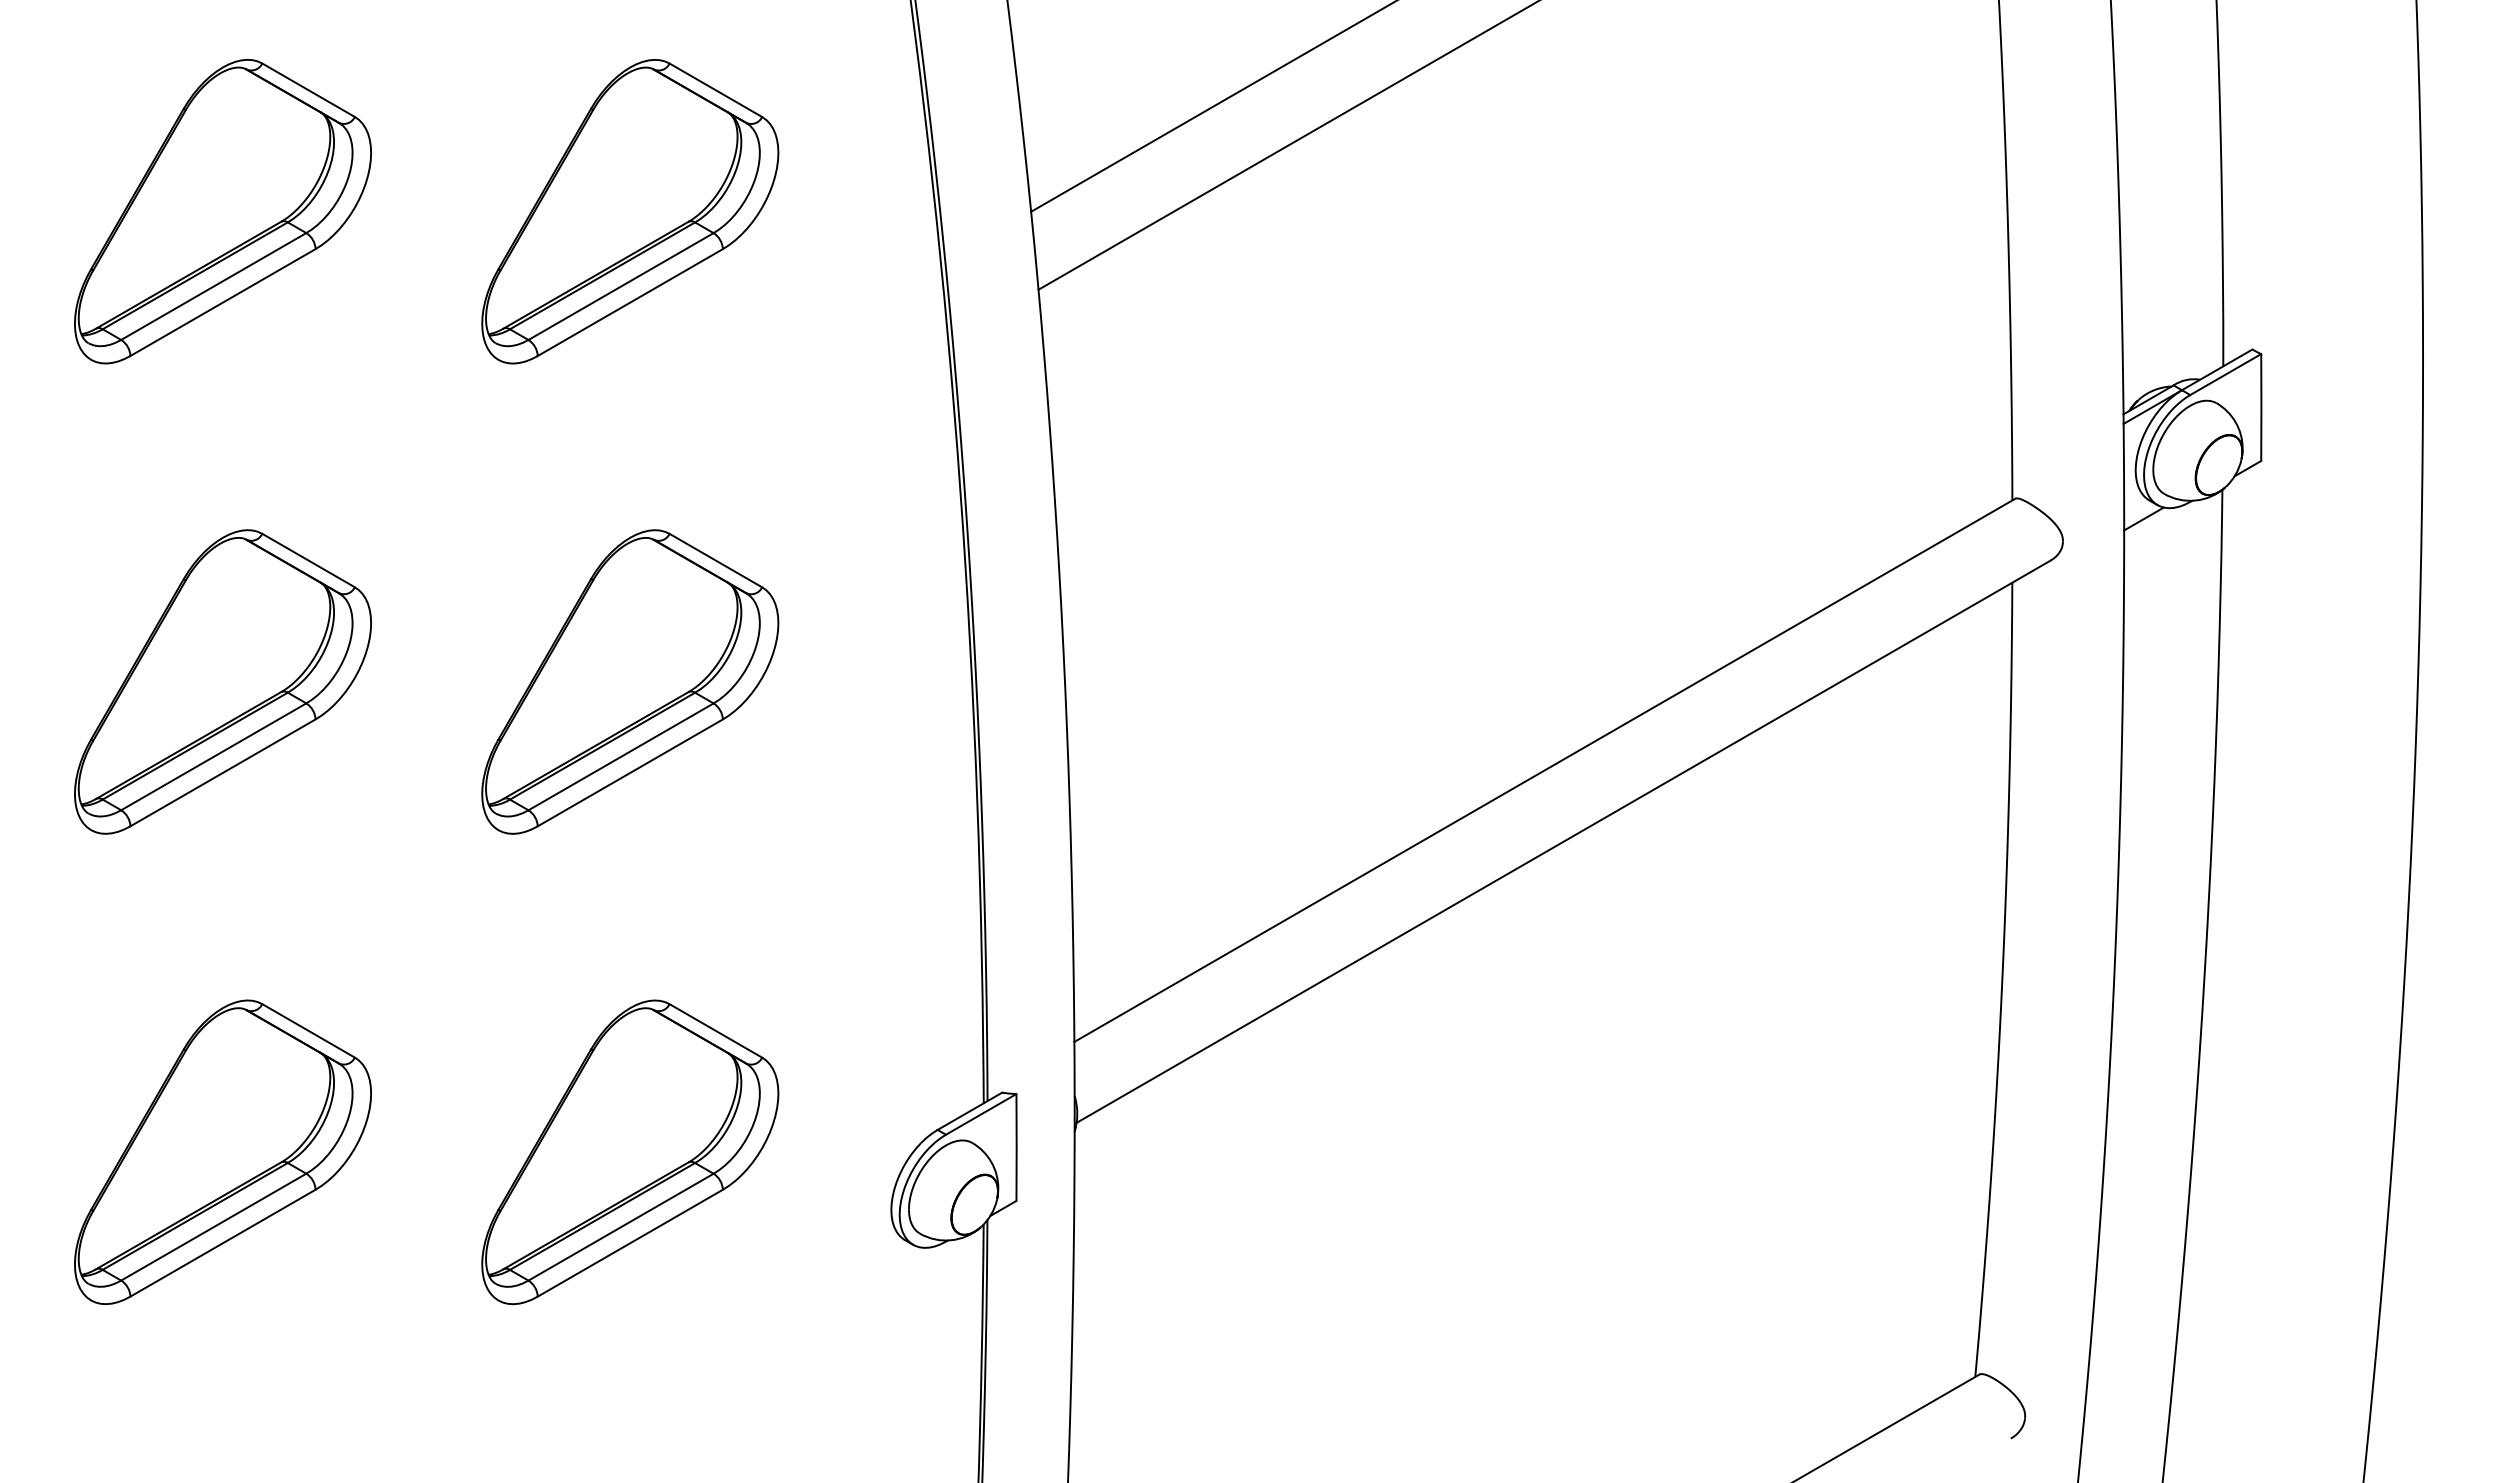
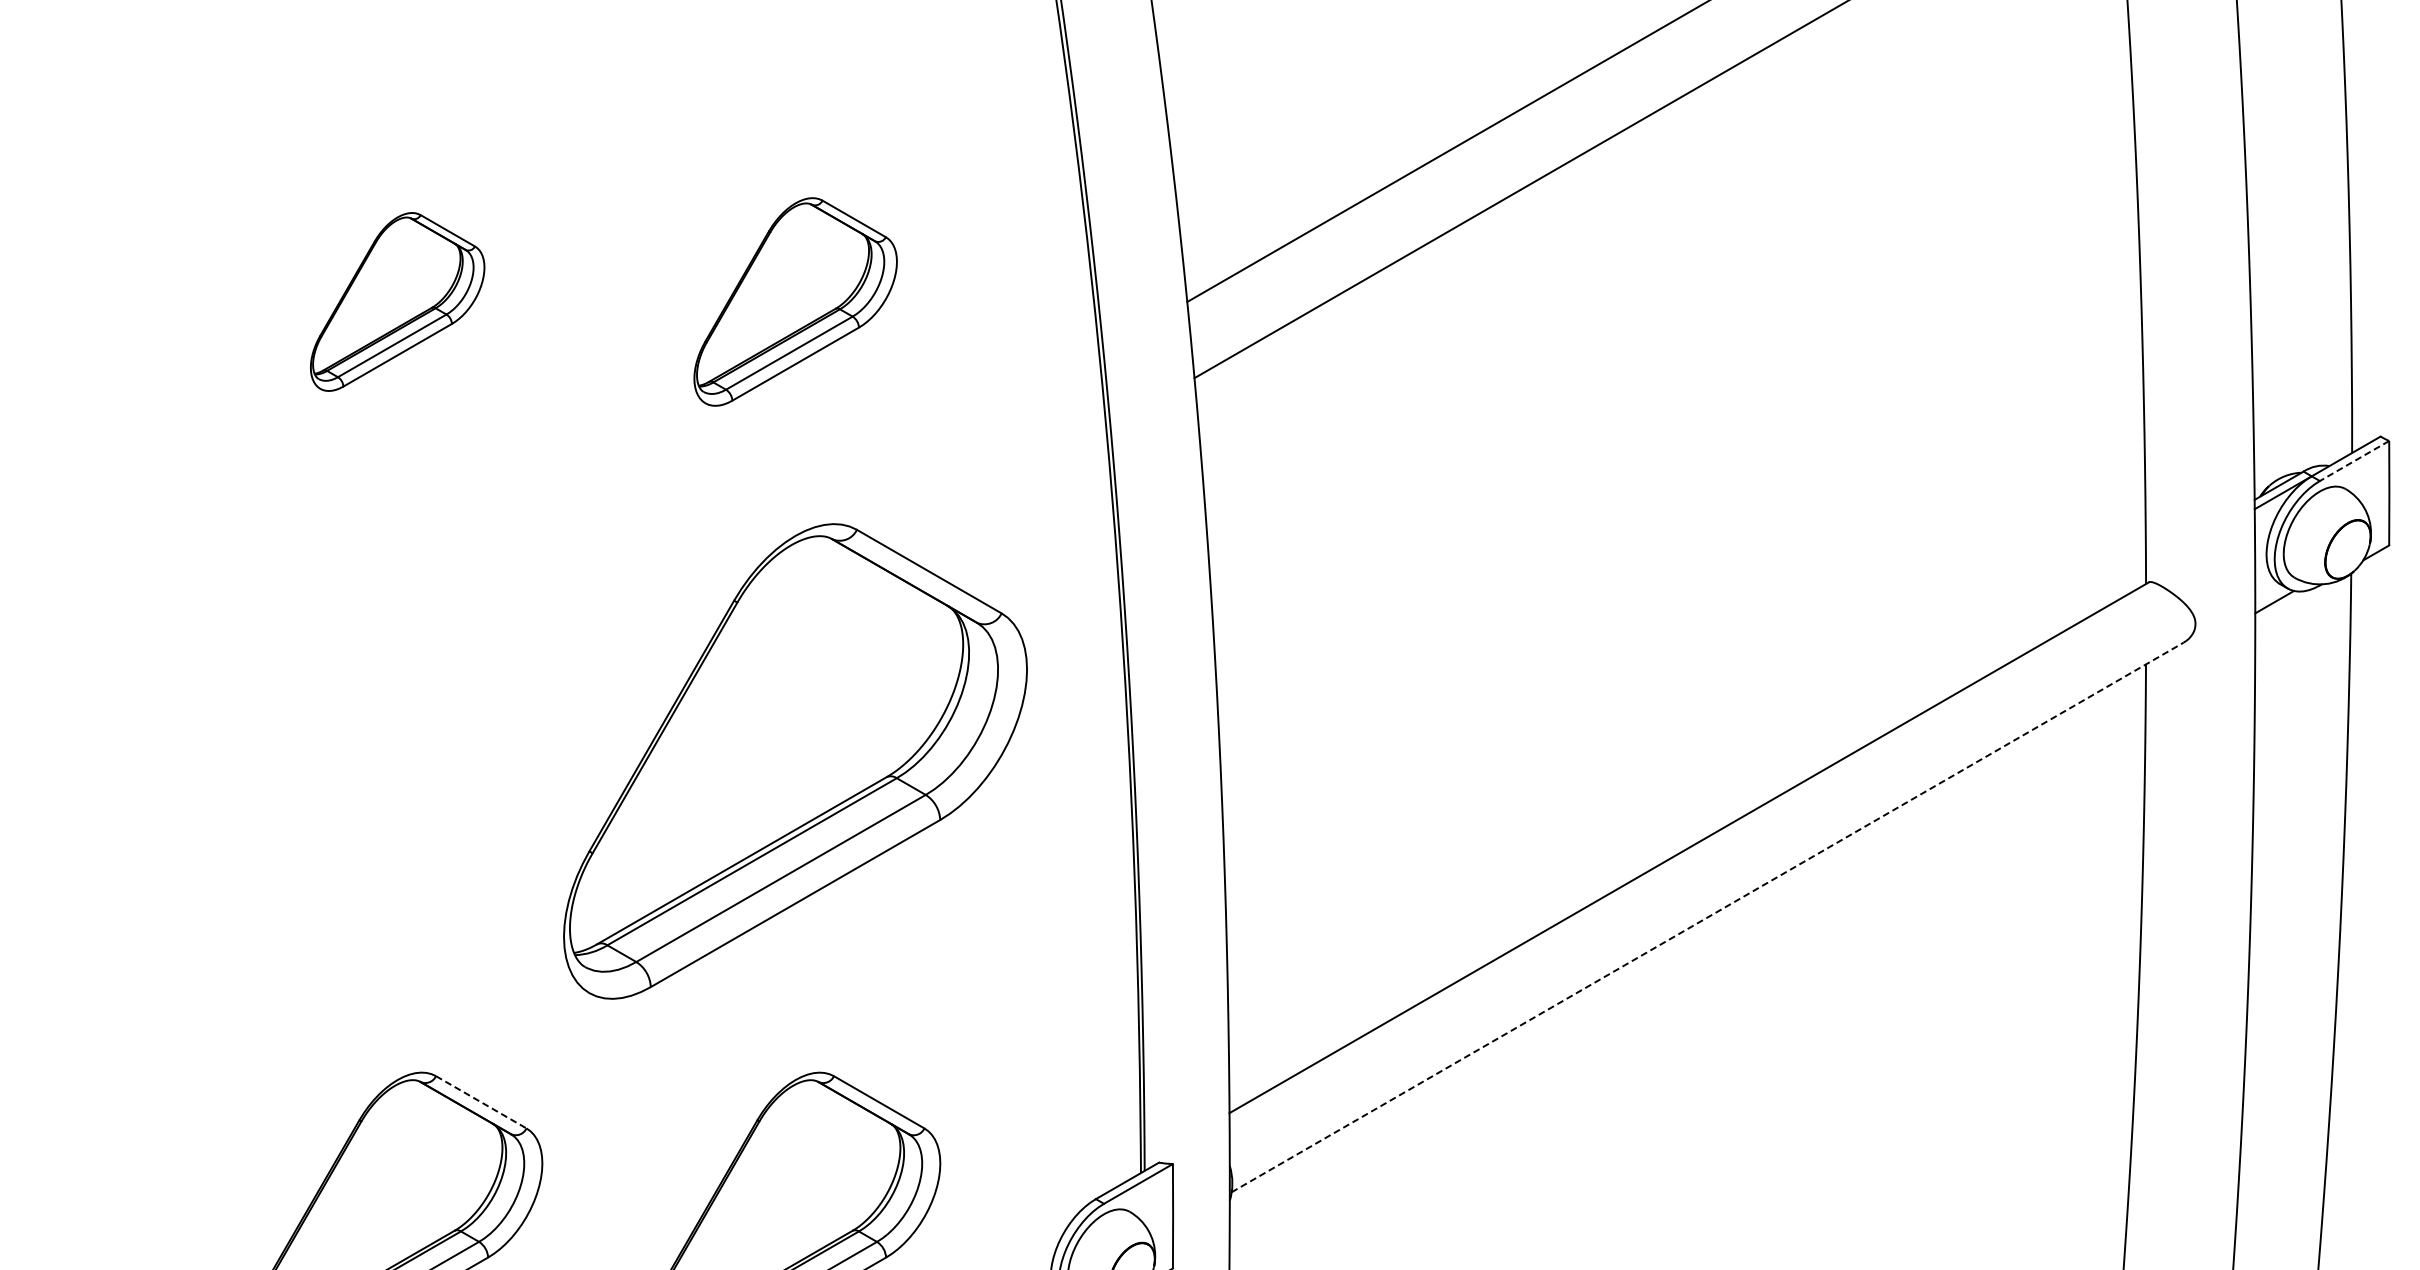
part: (222, 211) -> (397, 301), size x0.6
part: (630, 211) -> (795, 301), size x0.7
line: (2225, 374) -> (2354, 460), solid -> dashed
part: (222, 681) -> (397, 760), removed
part: (630, 681) -> (795, 760), size x1.6
line: (1563, 841) -> (1707, 917), solid -> dashed
line: (309, 1031) -> (482, 1102), solid -> dashed

